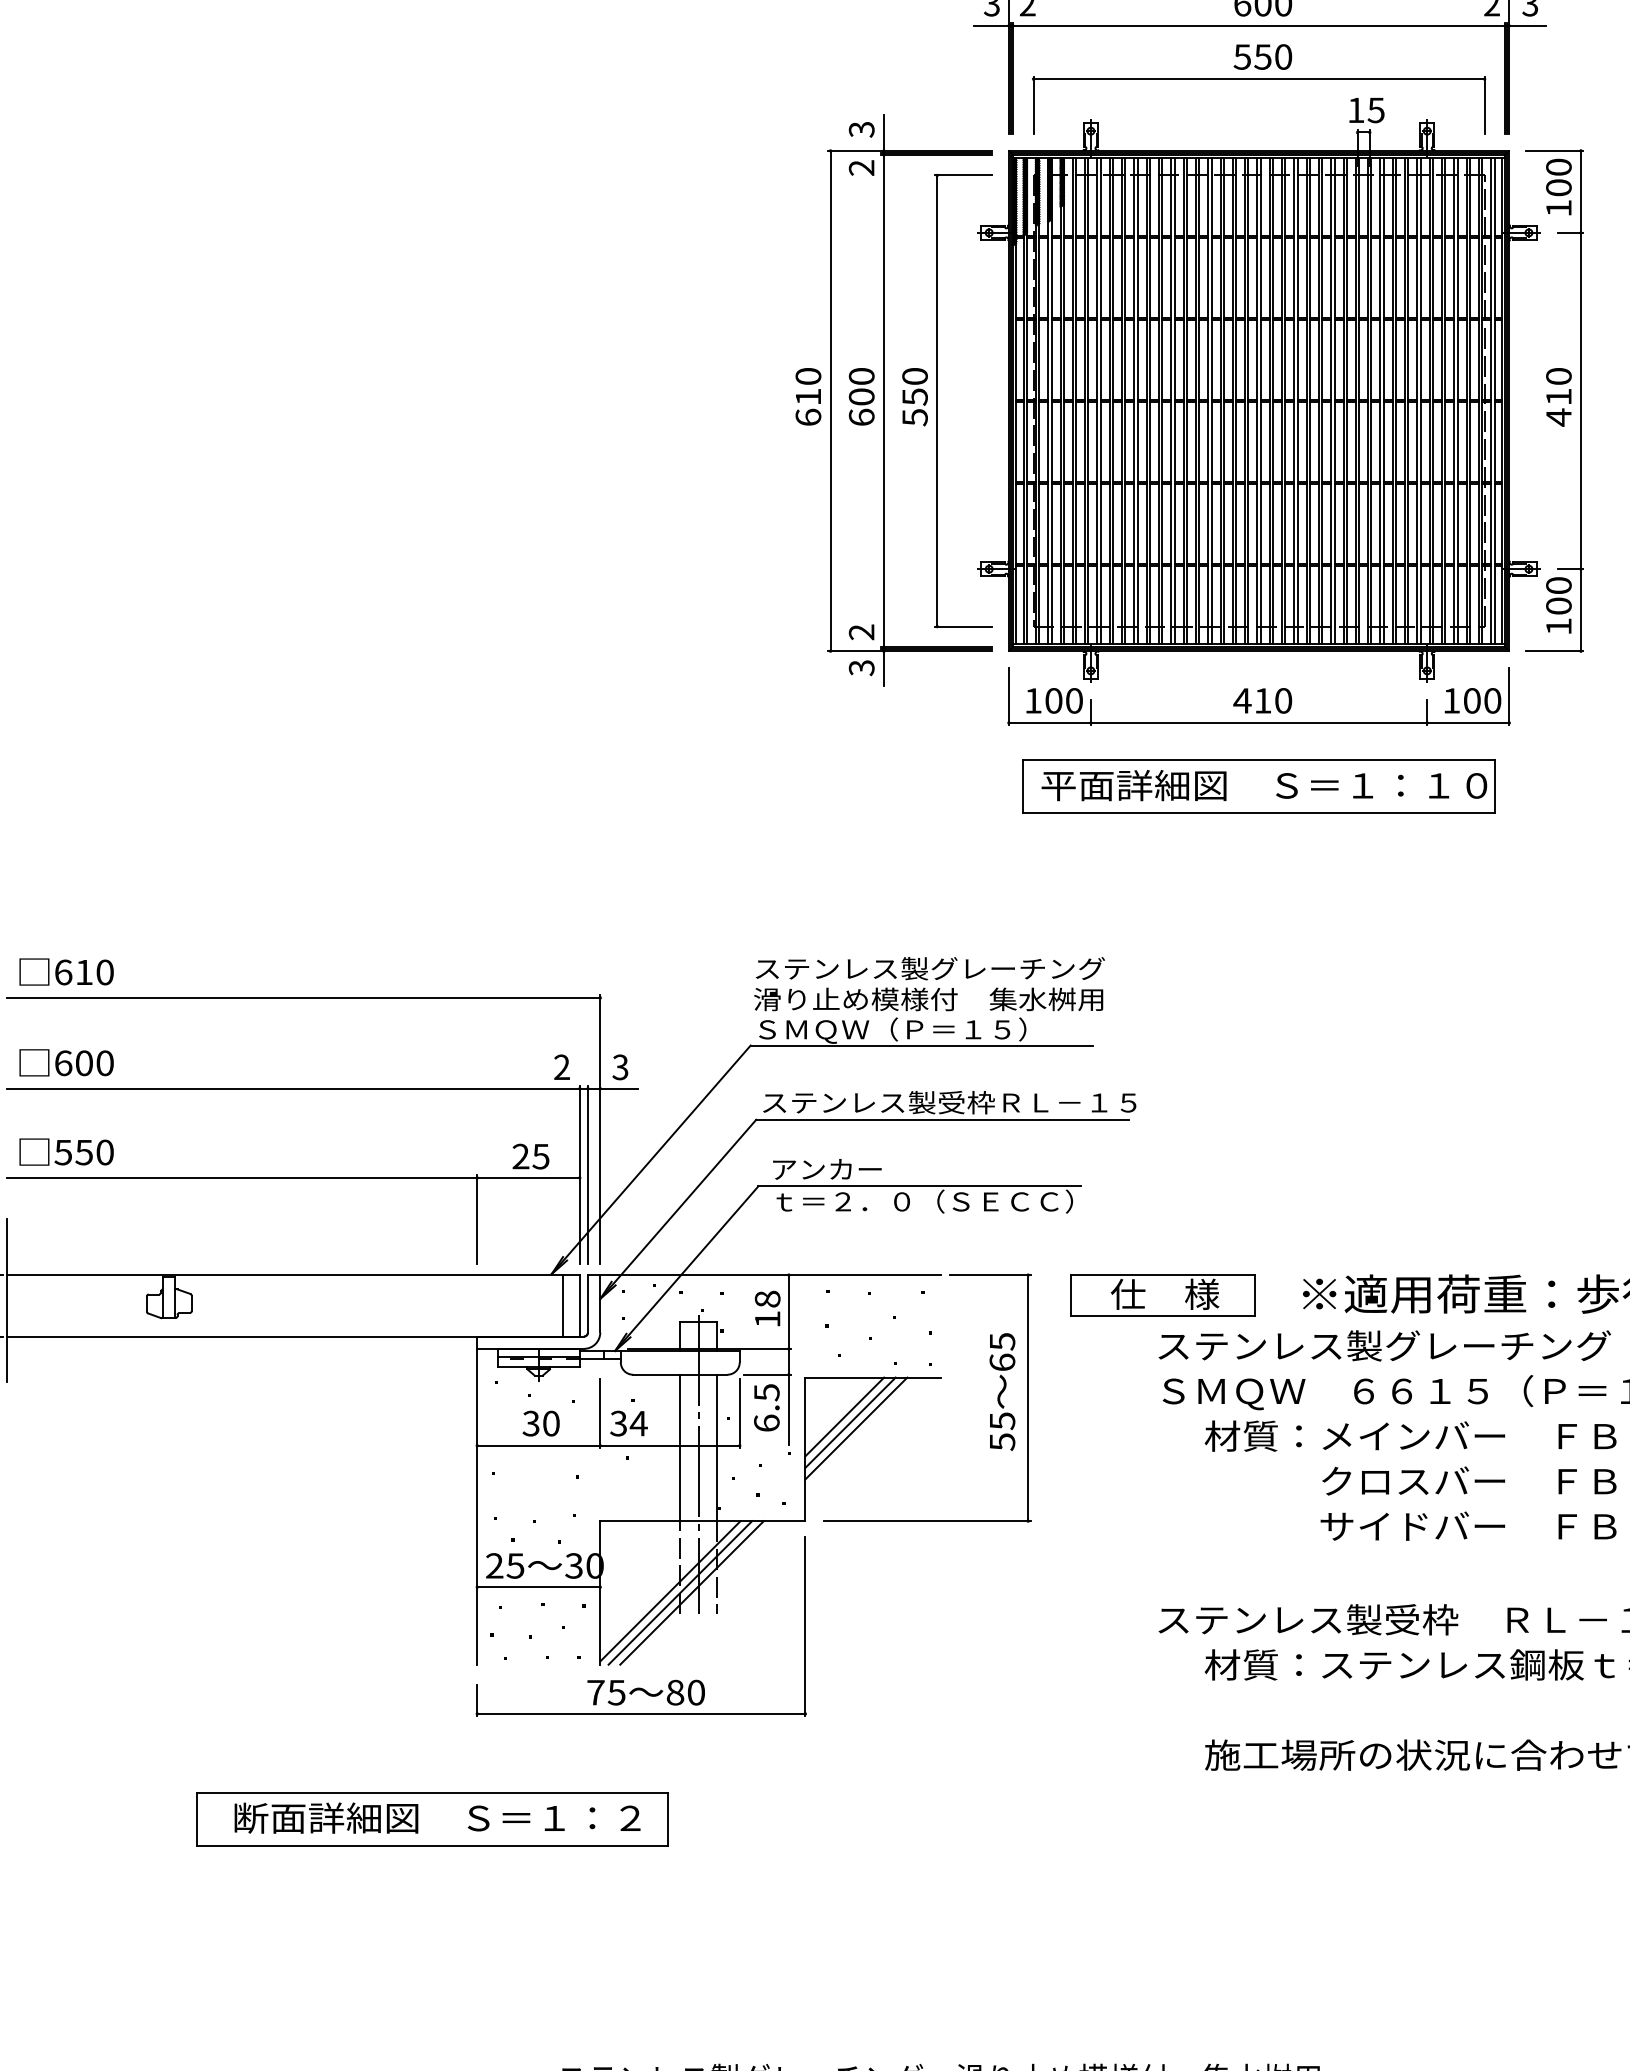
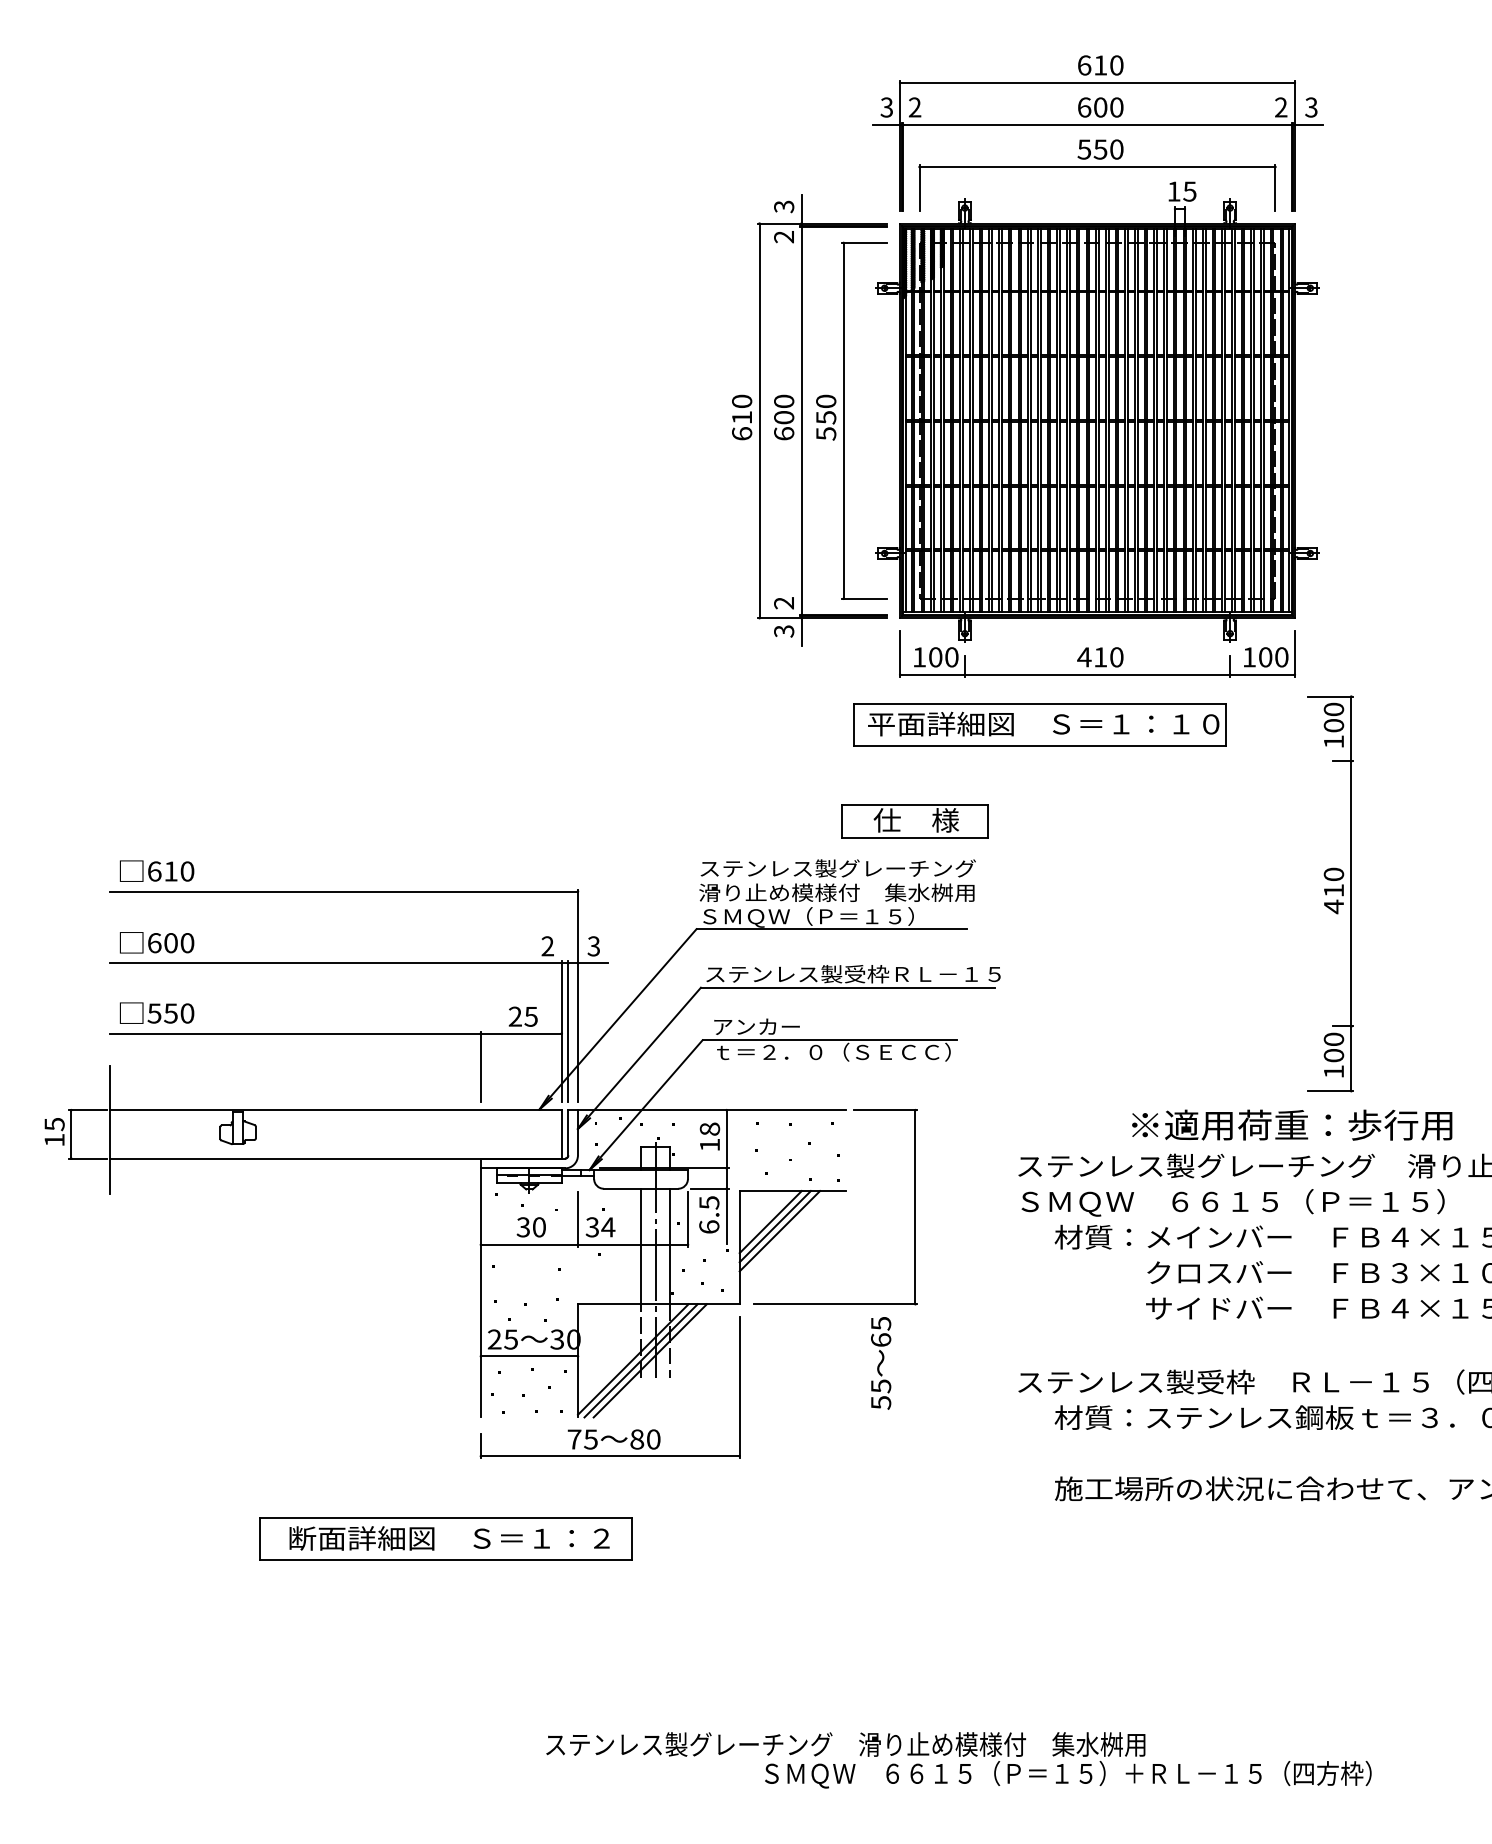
part: (1554, 400) -> (1330, 893), moved
part: (1259, 786) -> (1039, 724), moved
part: (1162, 1295) -> (914, 821), moved
line: (562, 1305) -> (548, 1134), removed
text: (1002, 1392) -> (881, 1363), moved

